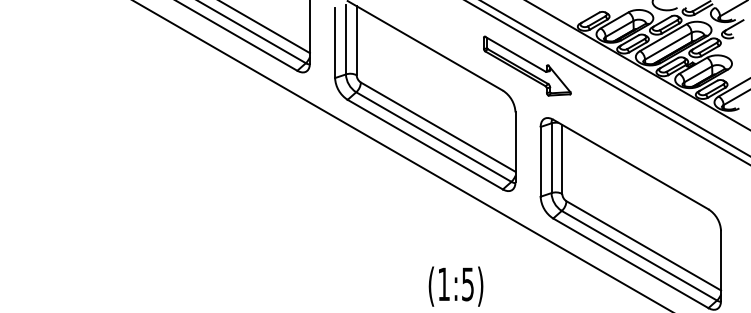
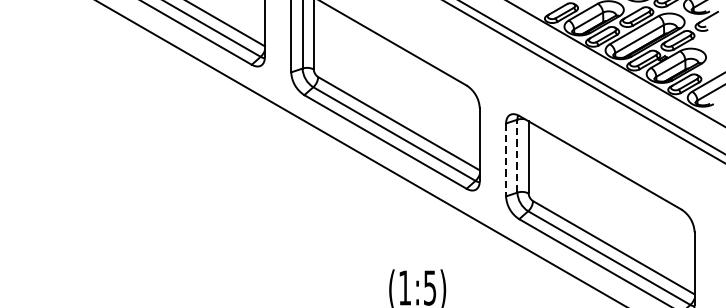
part: (527, 65) -> (492, 59), removed
line: (551, 158) -> (517, 156), solid -> dashed
line: (540, 161) -> (505, 159), solid -> dashed

